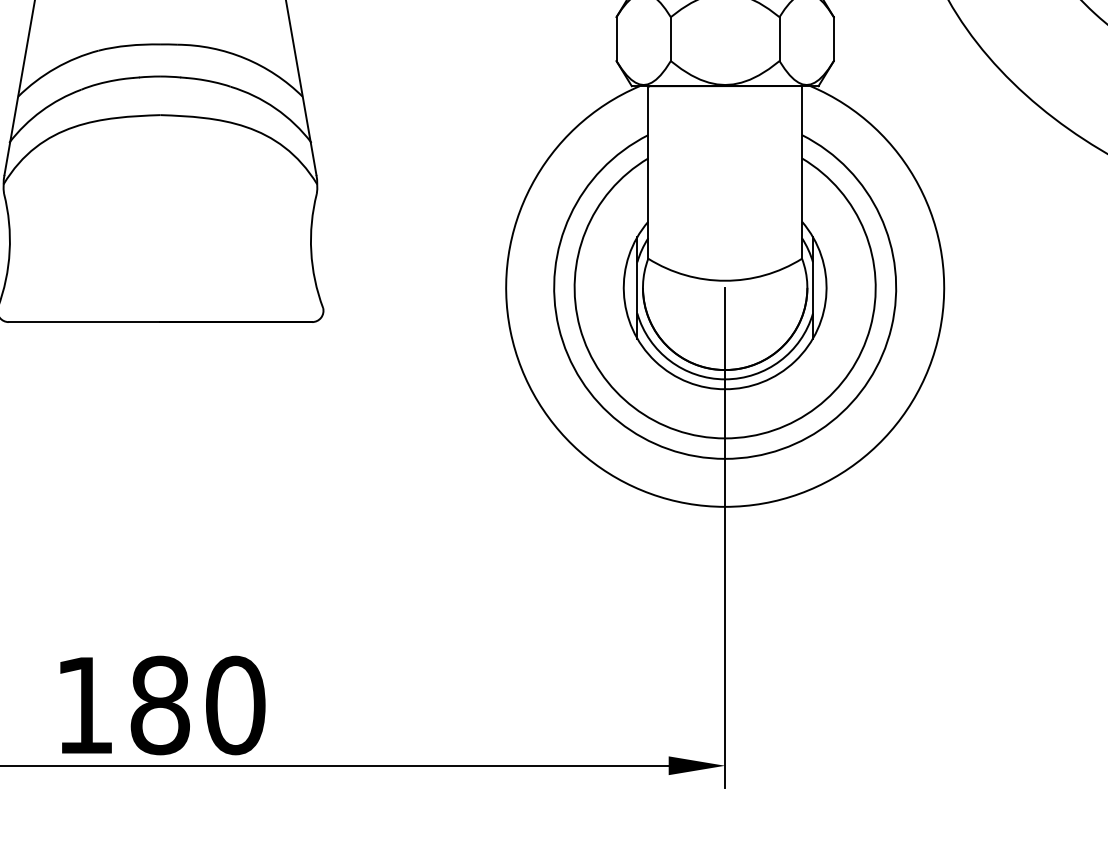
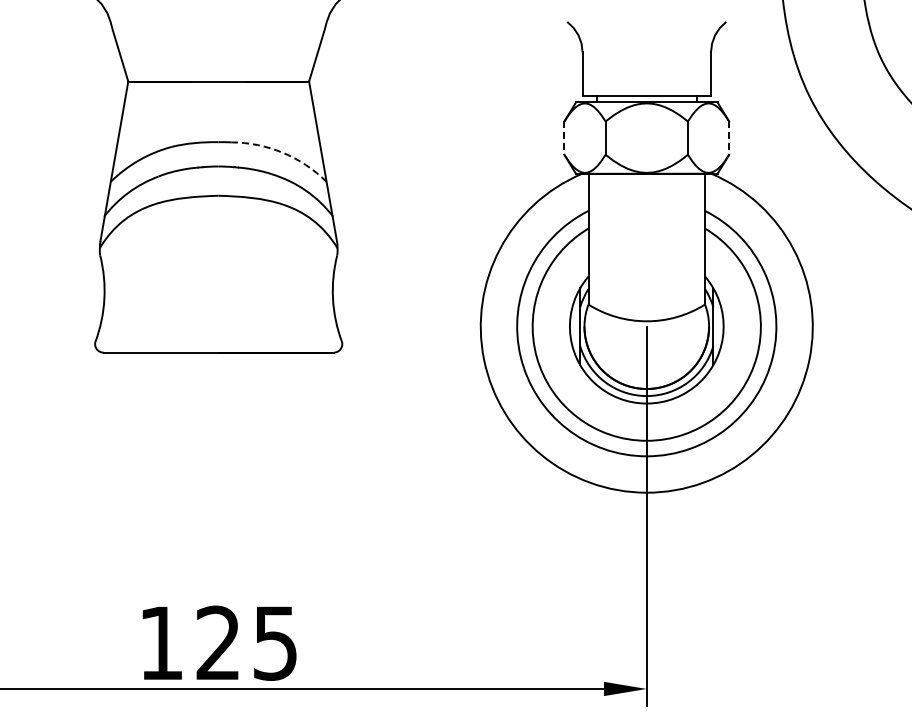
line: (616, 39) -> (564, 138), solid -> dashed
line: (834, 39) -> (729, 138), solid -> dashed
arc: (244, 58) -> (282, 152), solid -> dashed
text: (198, 704) -> (247, 642), 180 -> 125

